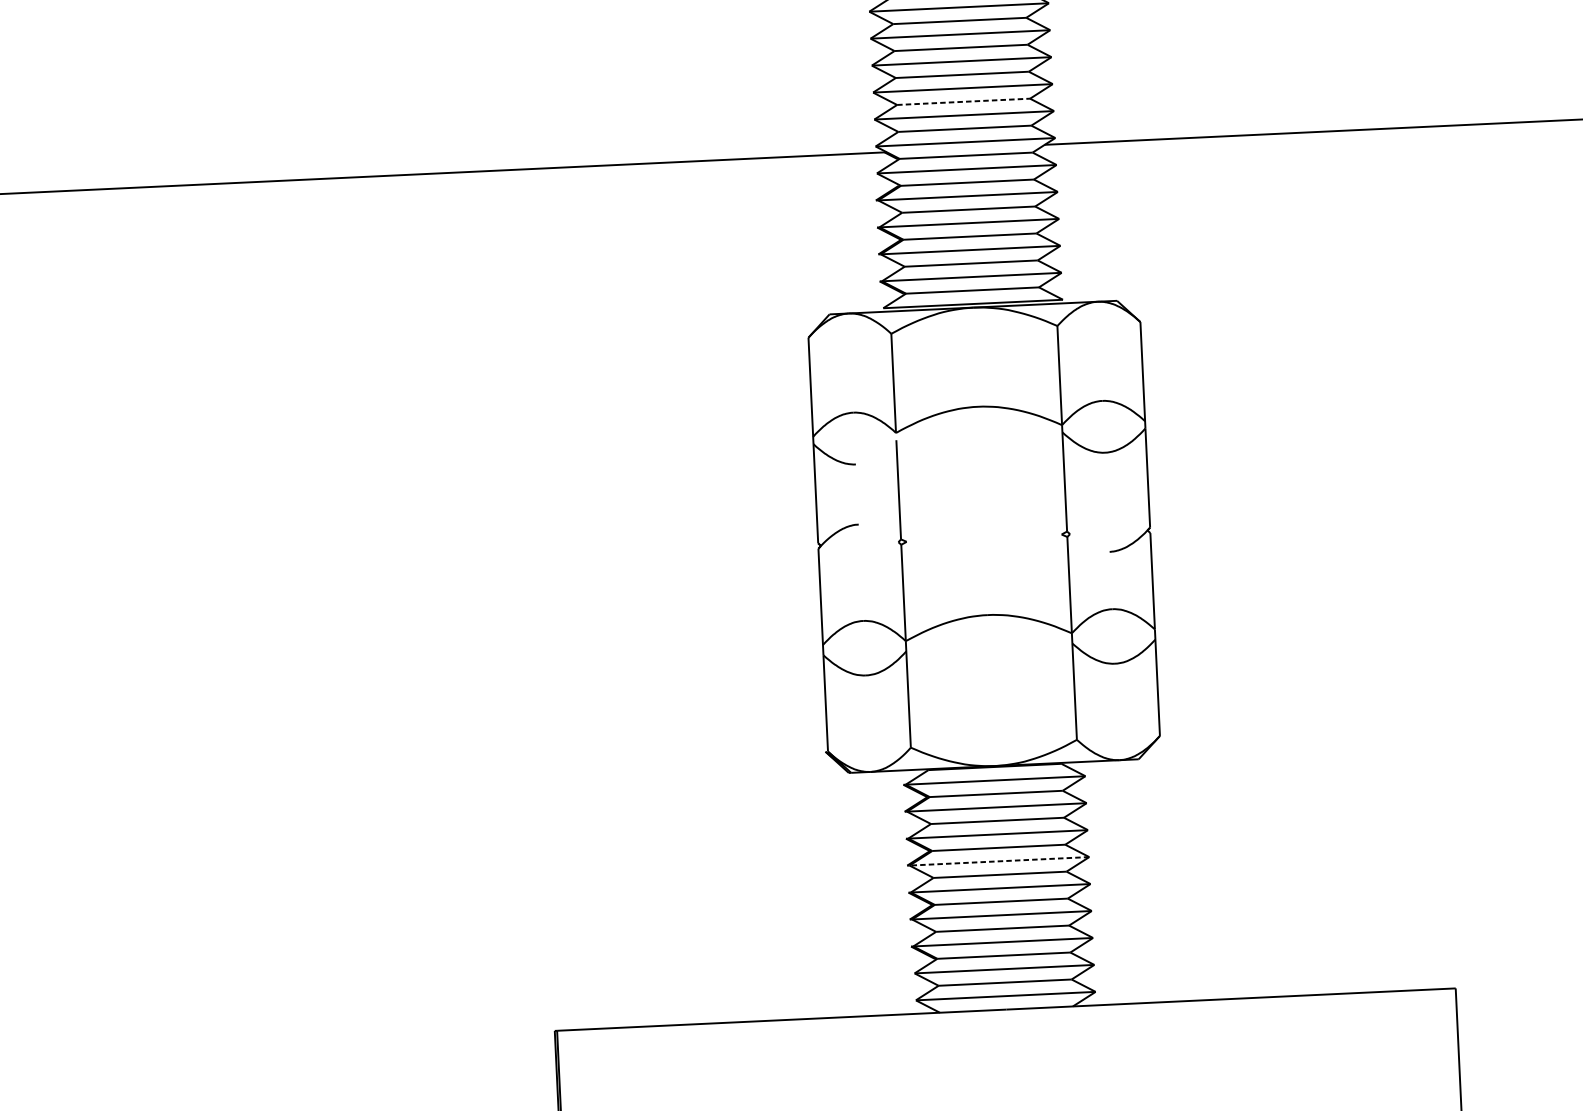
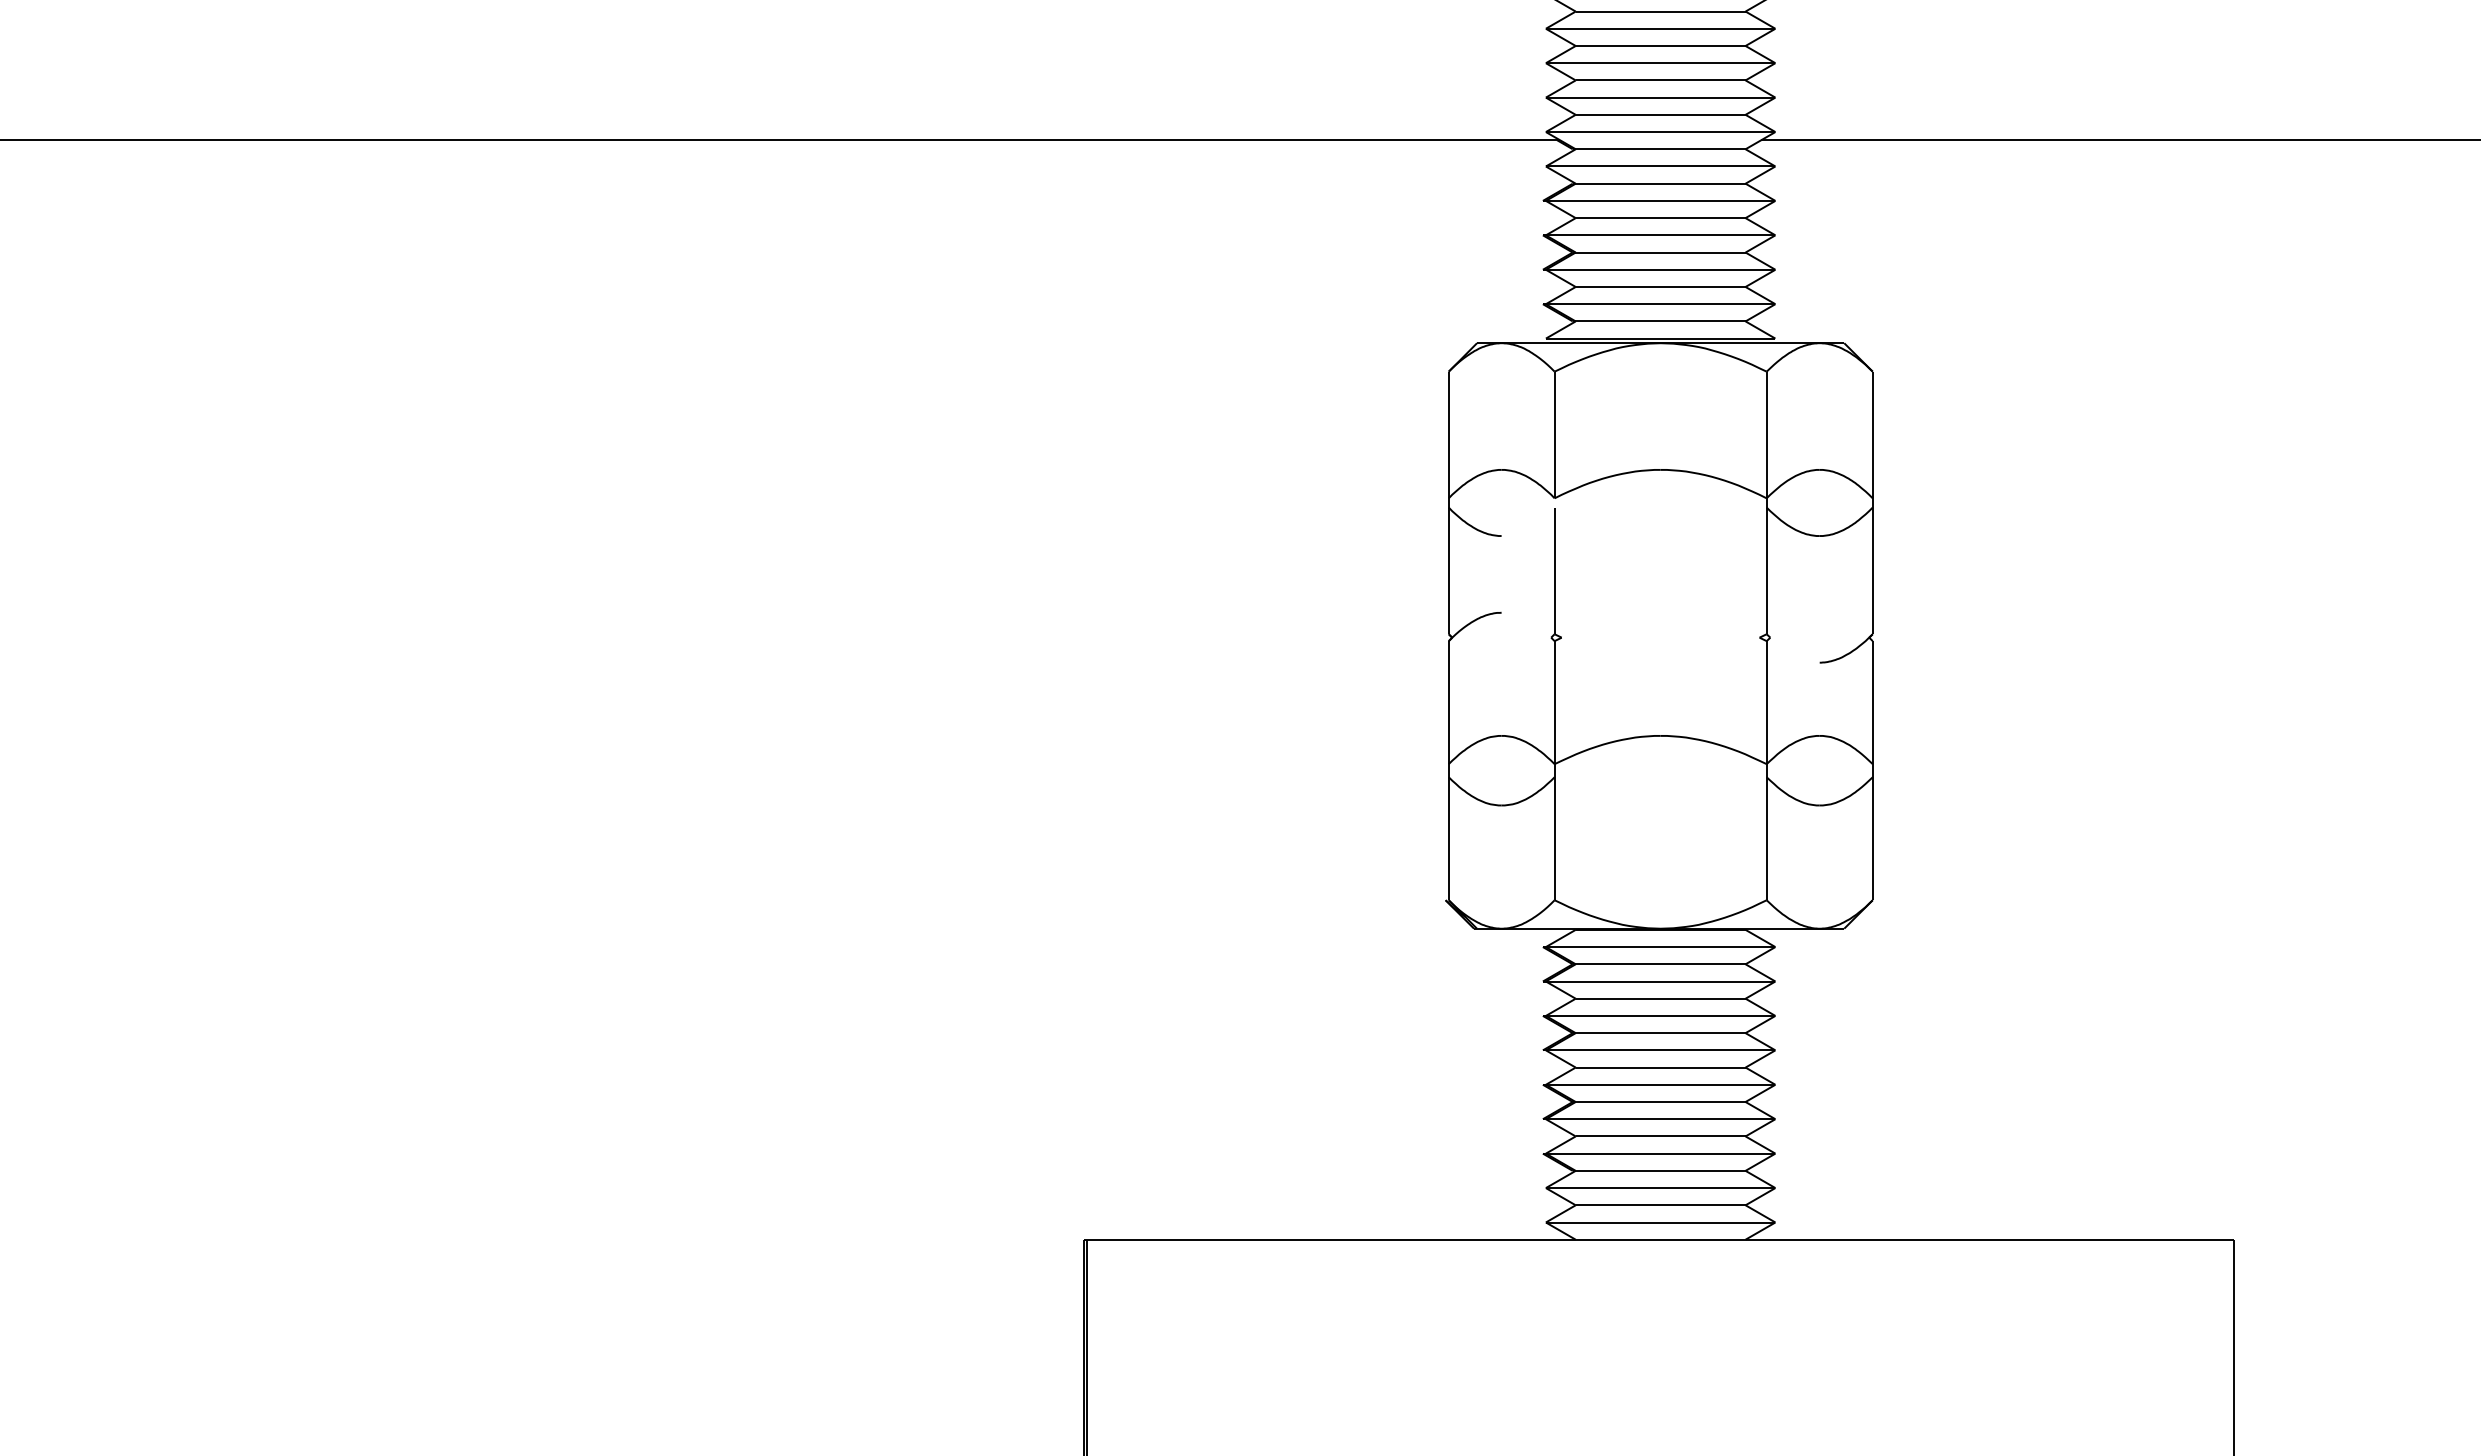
line: (963, 101) -> (1660, 80), dashed -> solid
line: (999, 861) -> (1660, 1050), dashed -> solid

